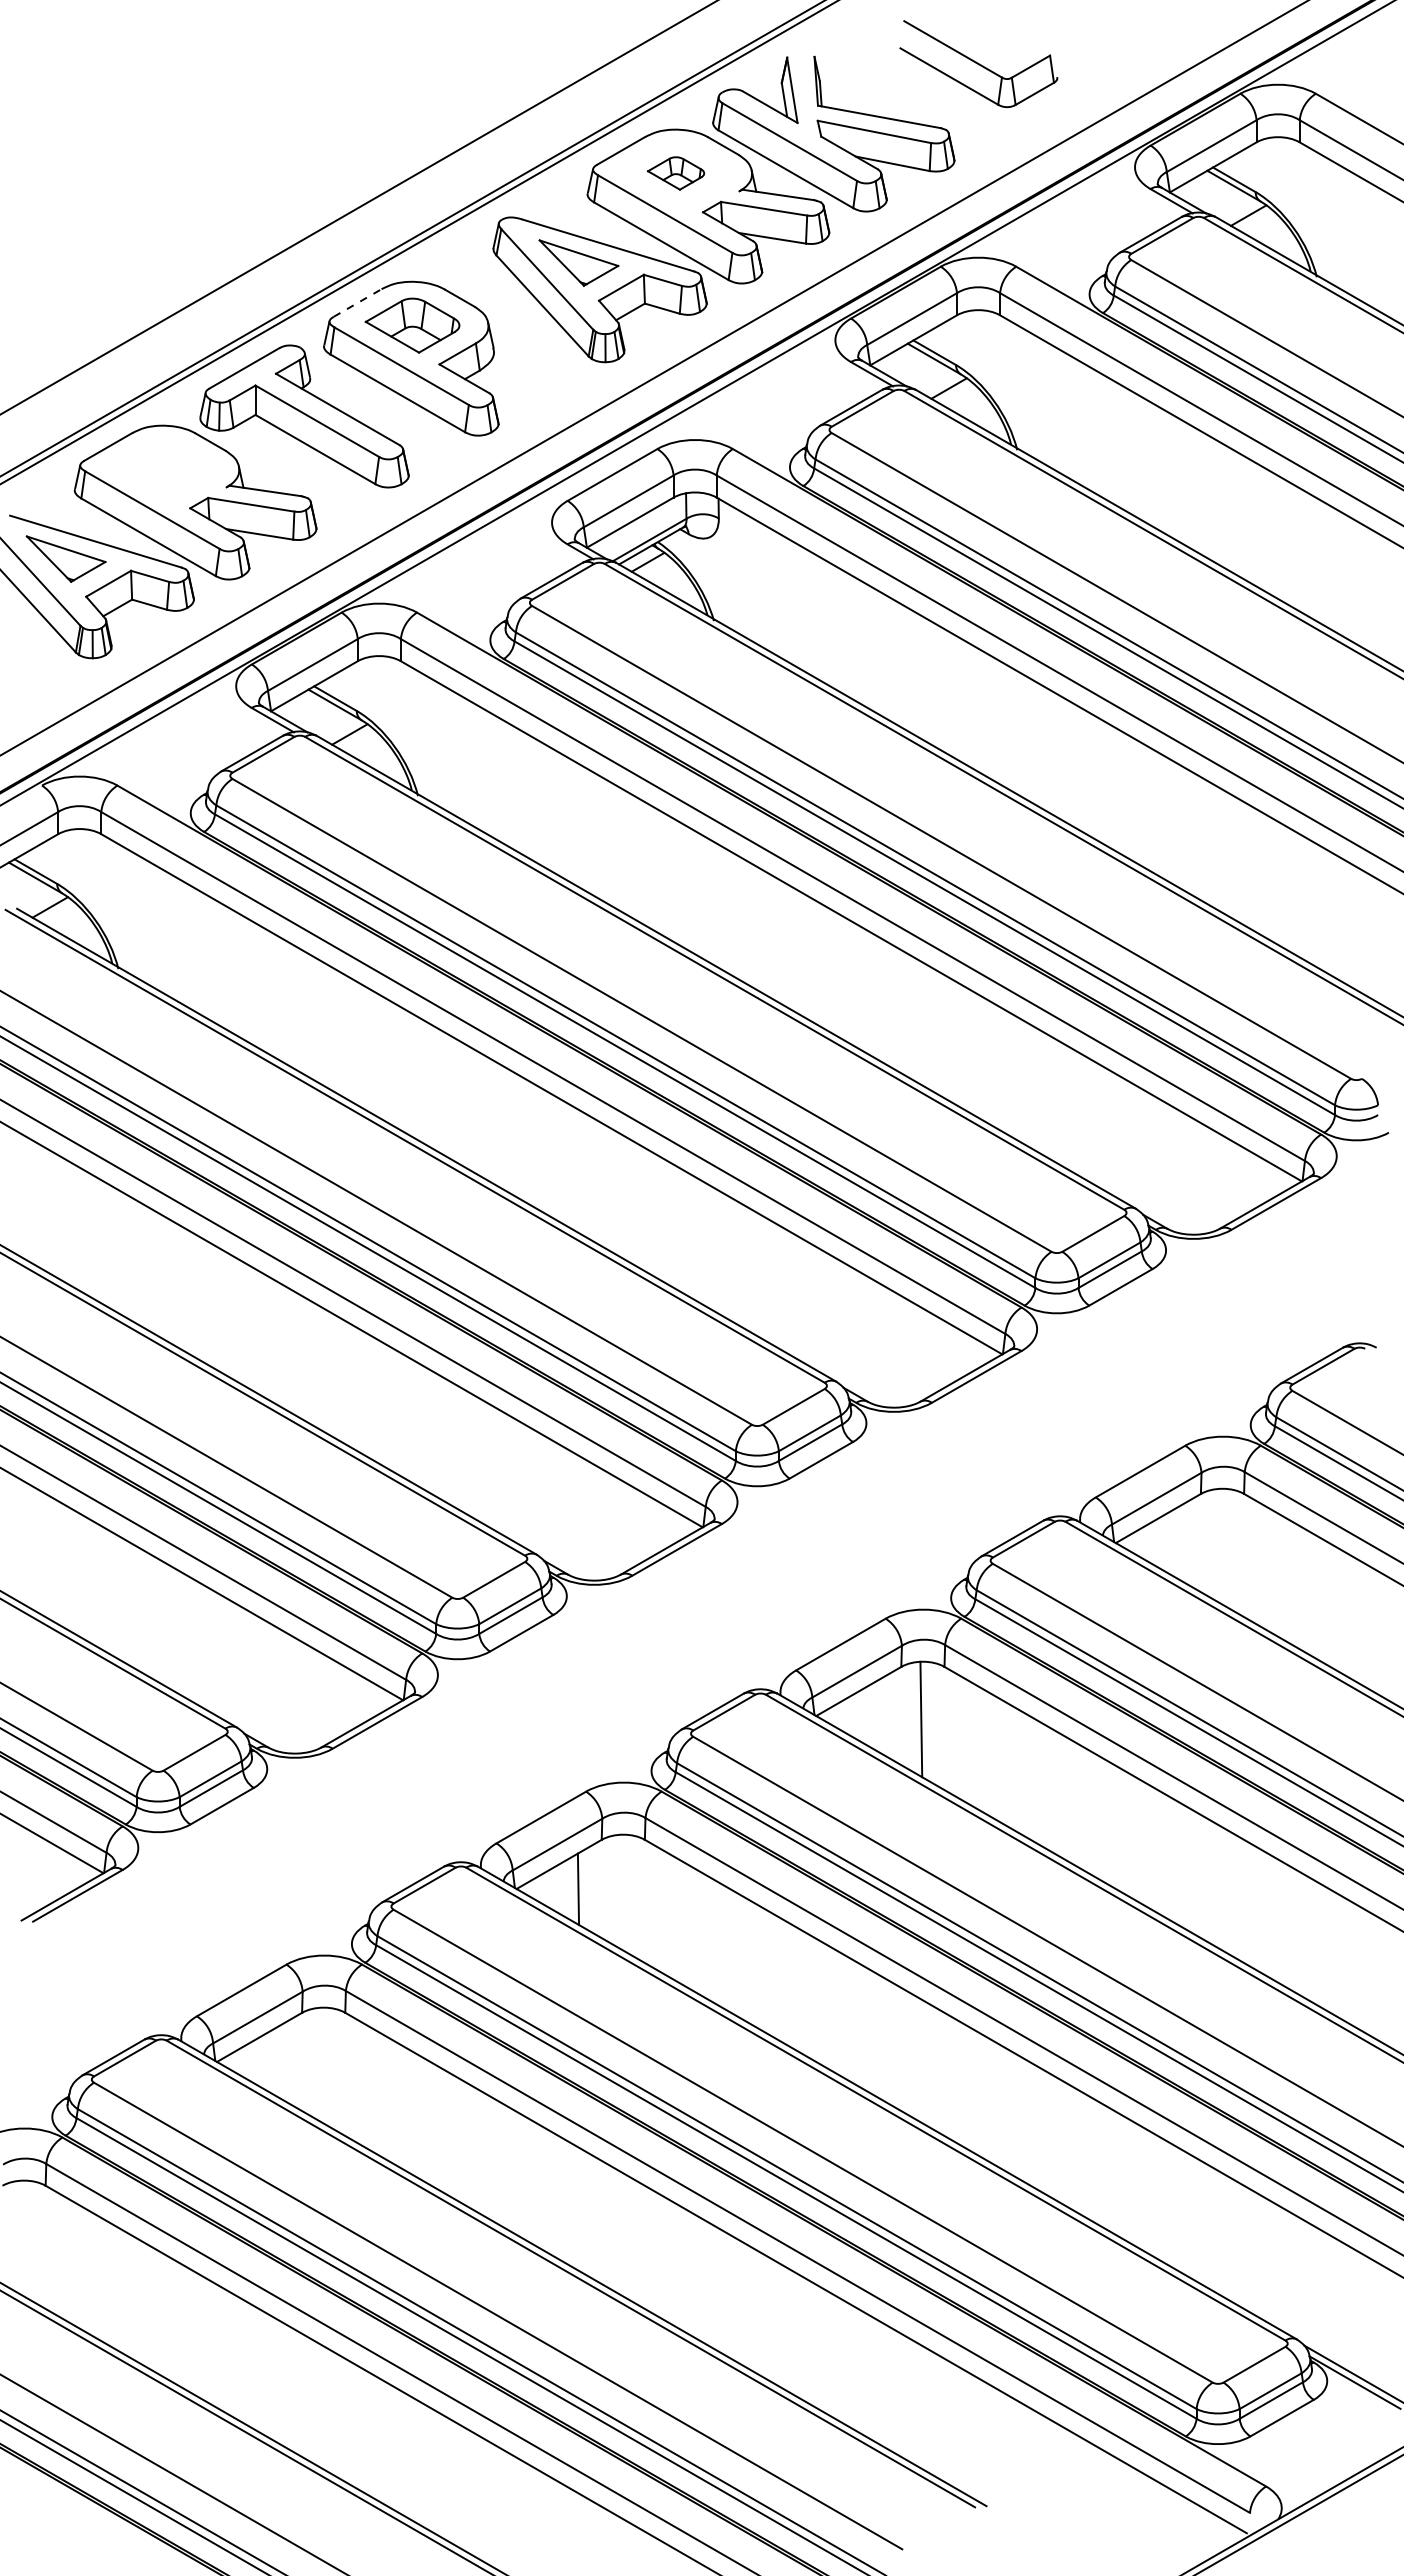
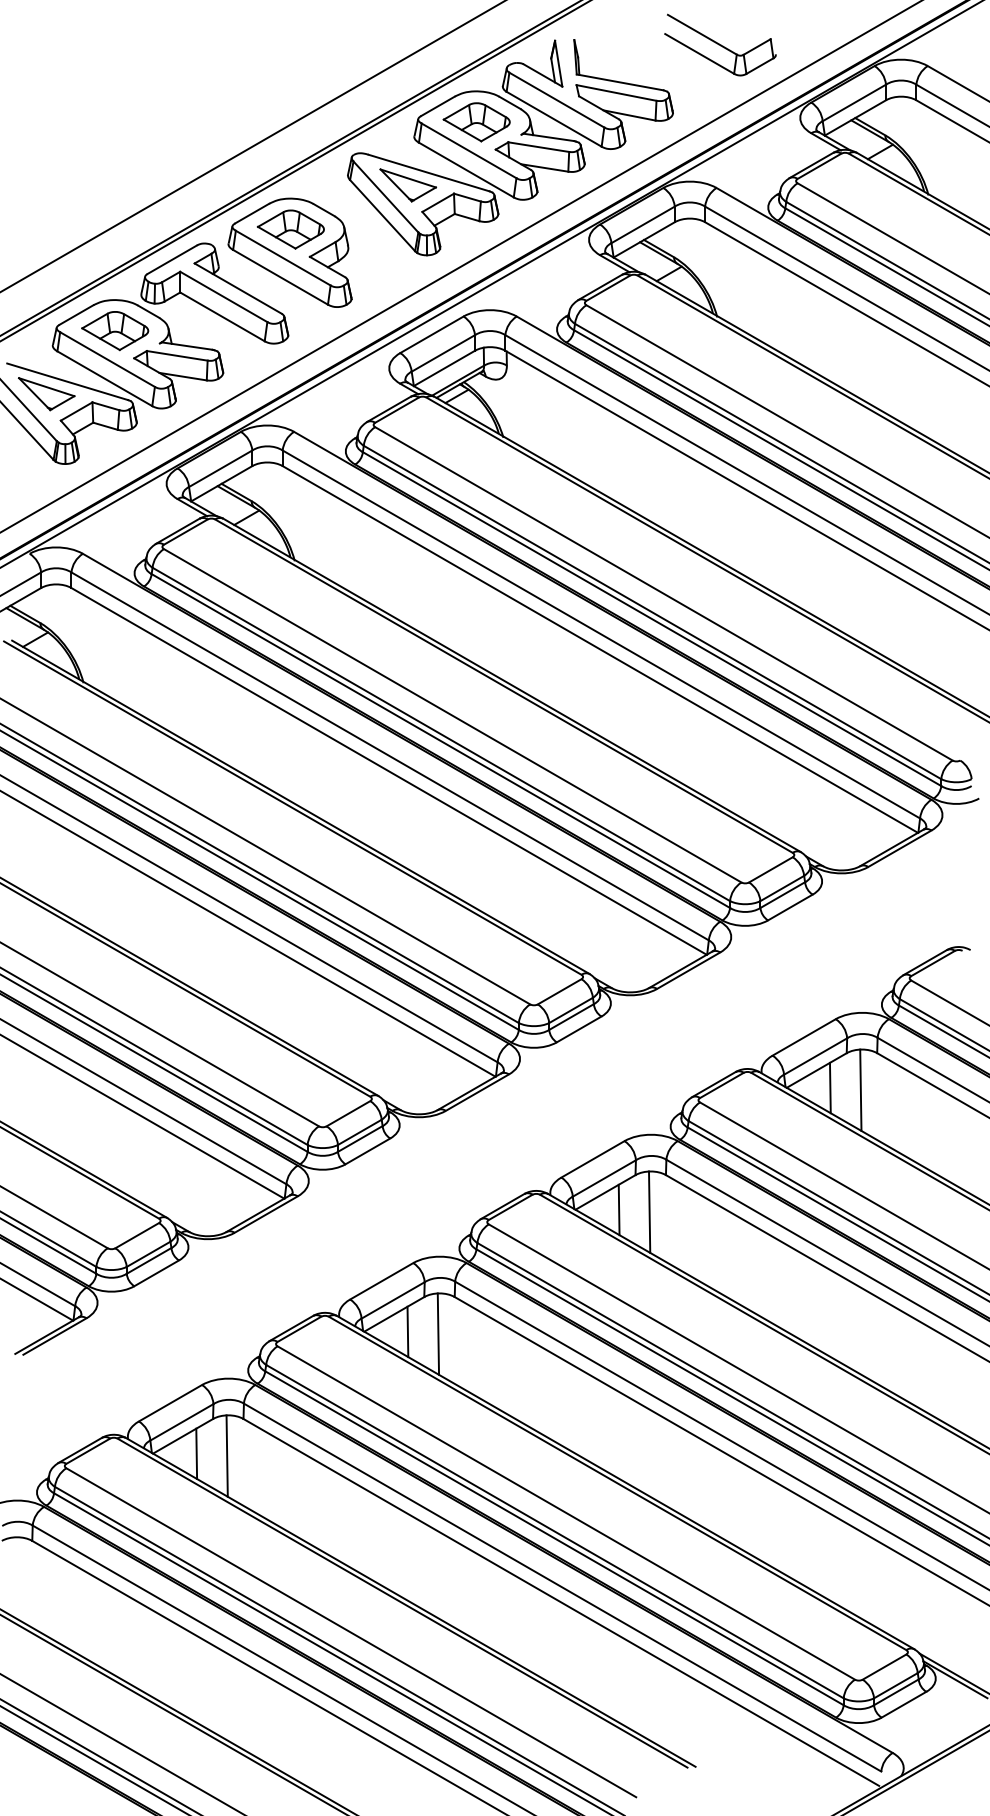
part: (978, 64) -> (720, 45), moved
part: (675, 173) -> (476, 122), size x1.67
line: (357, 303) -> (252, 213), dashed -> solid
part: (163, 469) -> (115, 330), added
line: (1177, 1543) -> (830, 1088), added
line: (1220, 1546) -> (860, 1090), added
line: (877, 1716) -> (618, 1210), added
line: (621, 1892) -> (438, 1334), added
line: (278, 2061) -> (196, 1453), added
line: (322, 2065) -> (227, 1456), added

